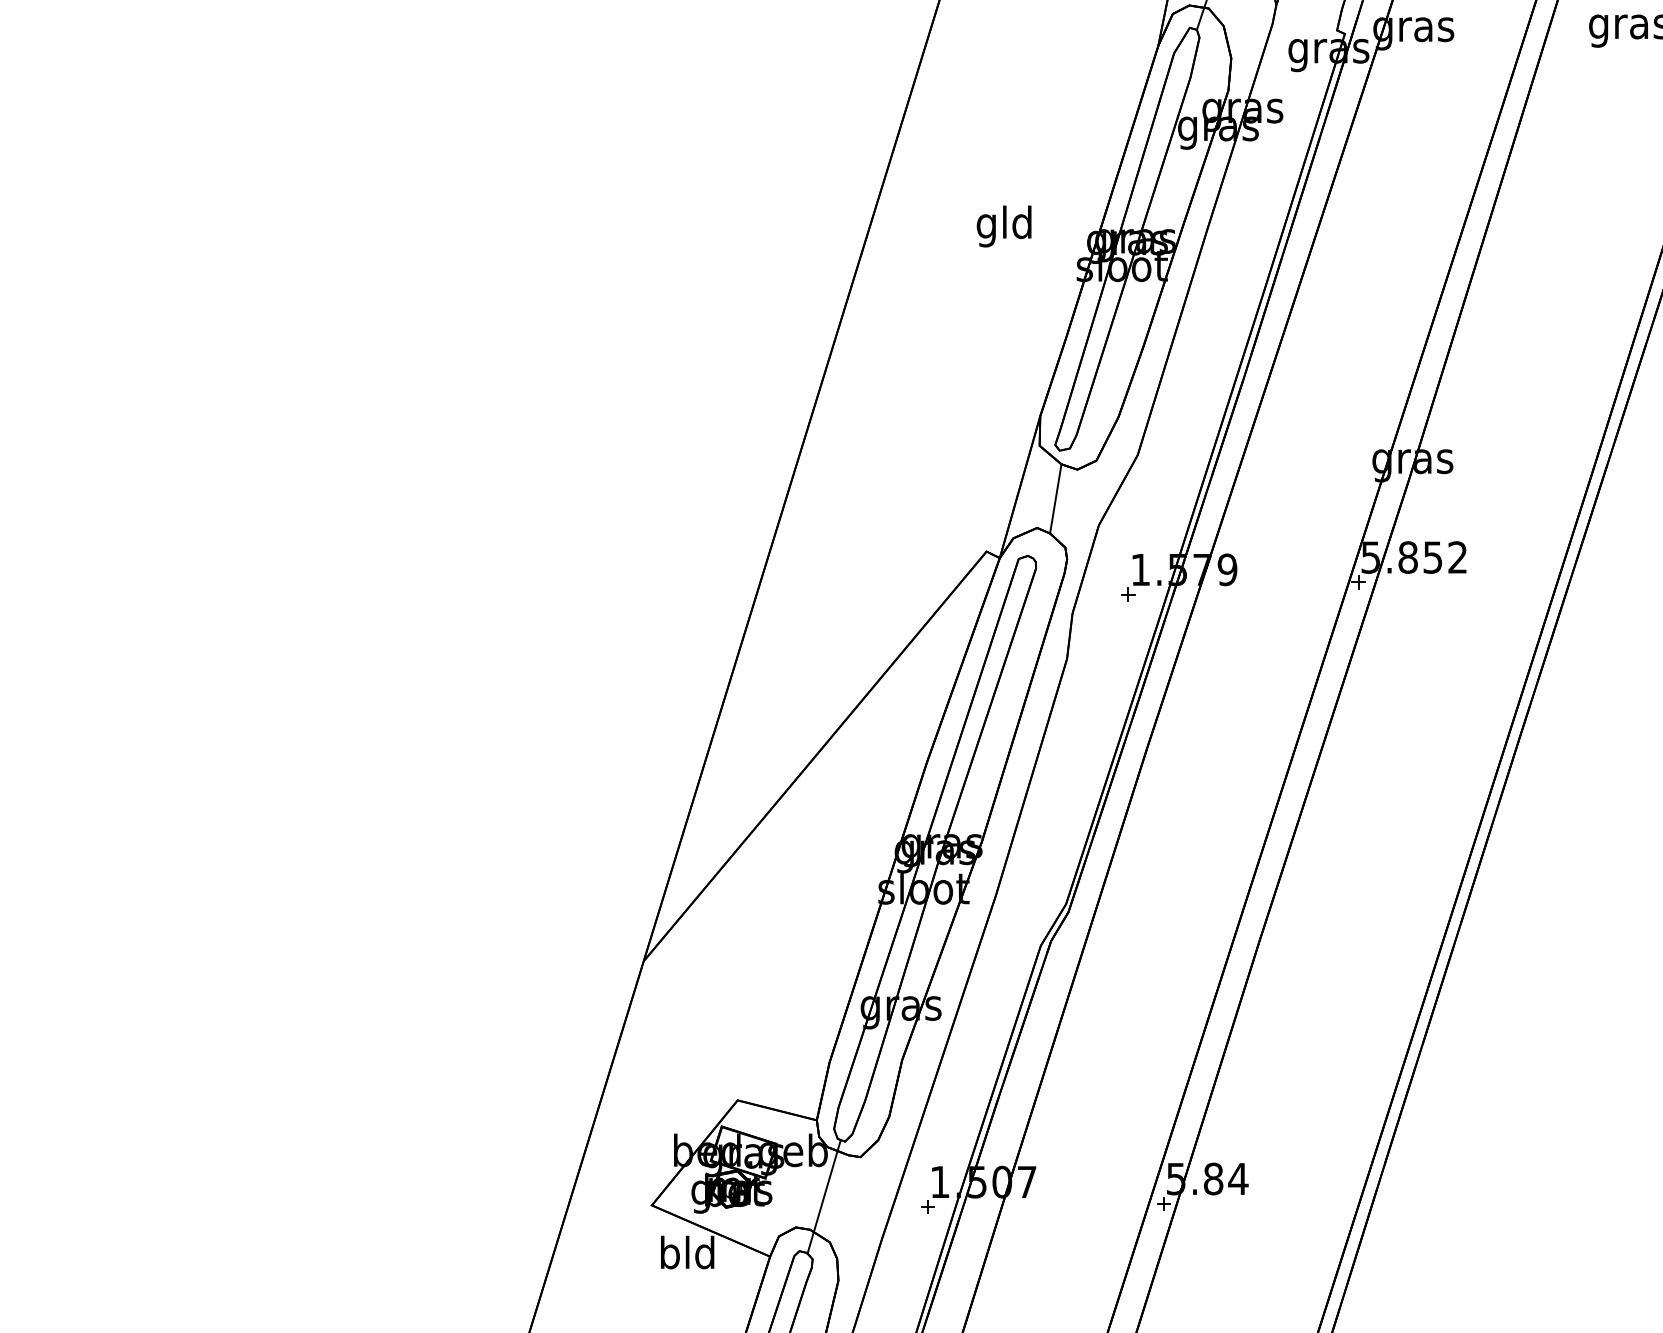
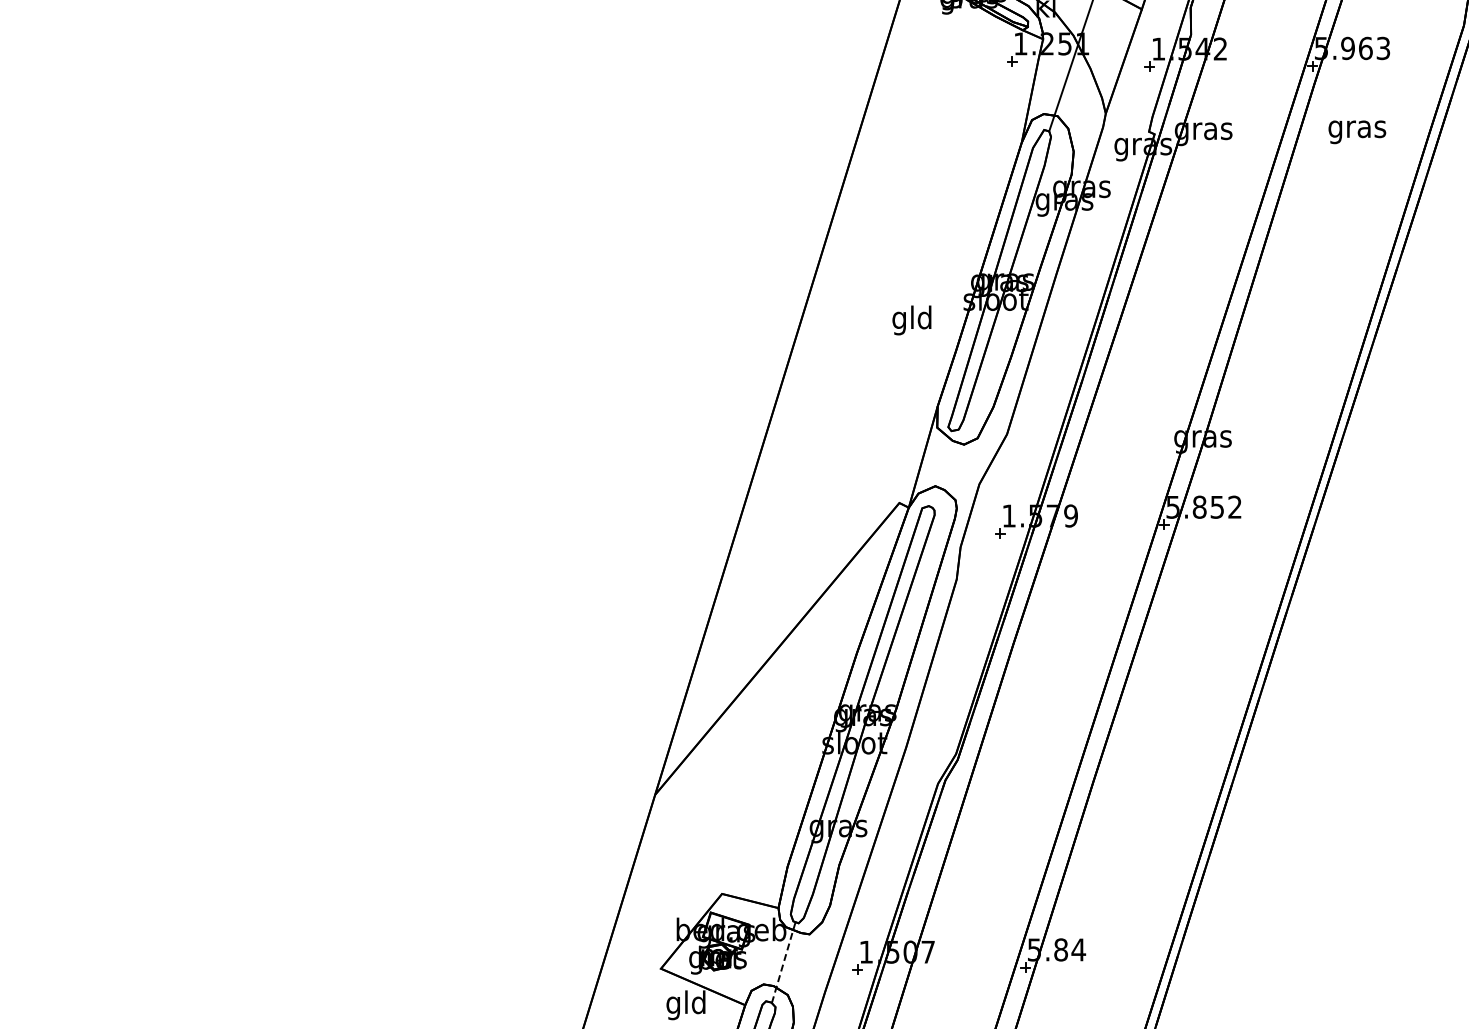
text: (1003, 226) -> (911, 320), moved
line: (1055, 498) -> (948, 465), removed
line: (823, 1196) -> (783, 962), solid -> dashed
text: (669, 1257) -> (673, 1005), bld -> gld

